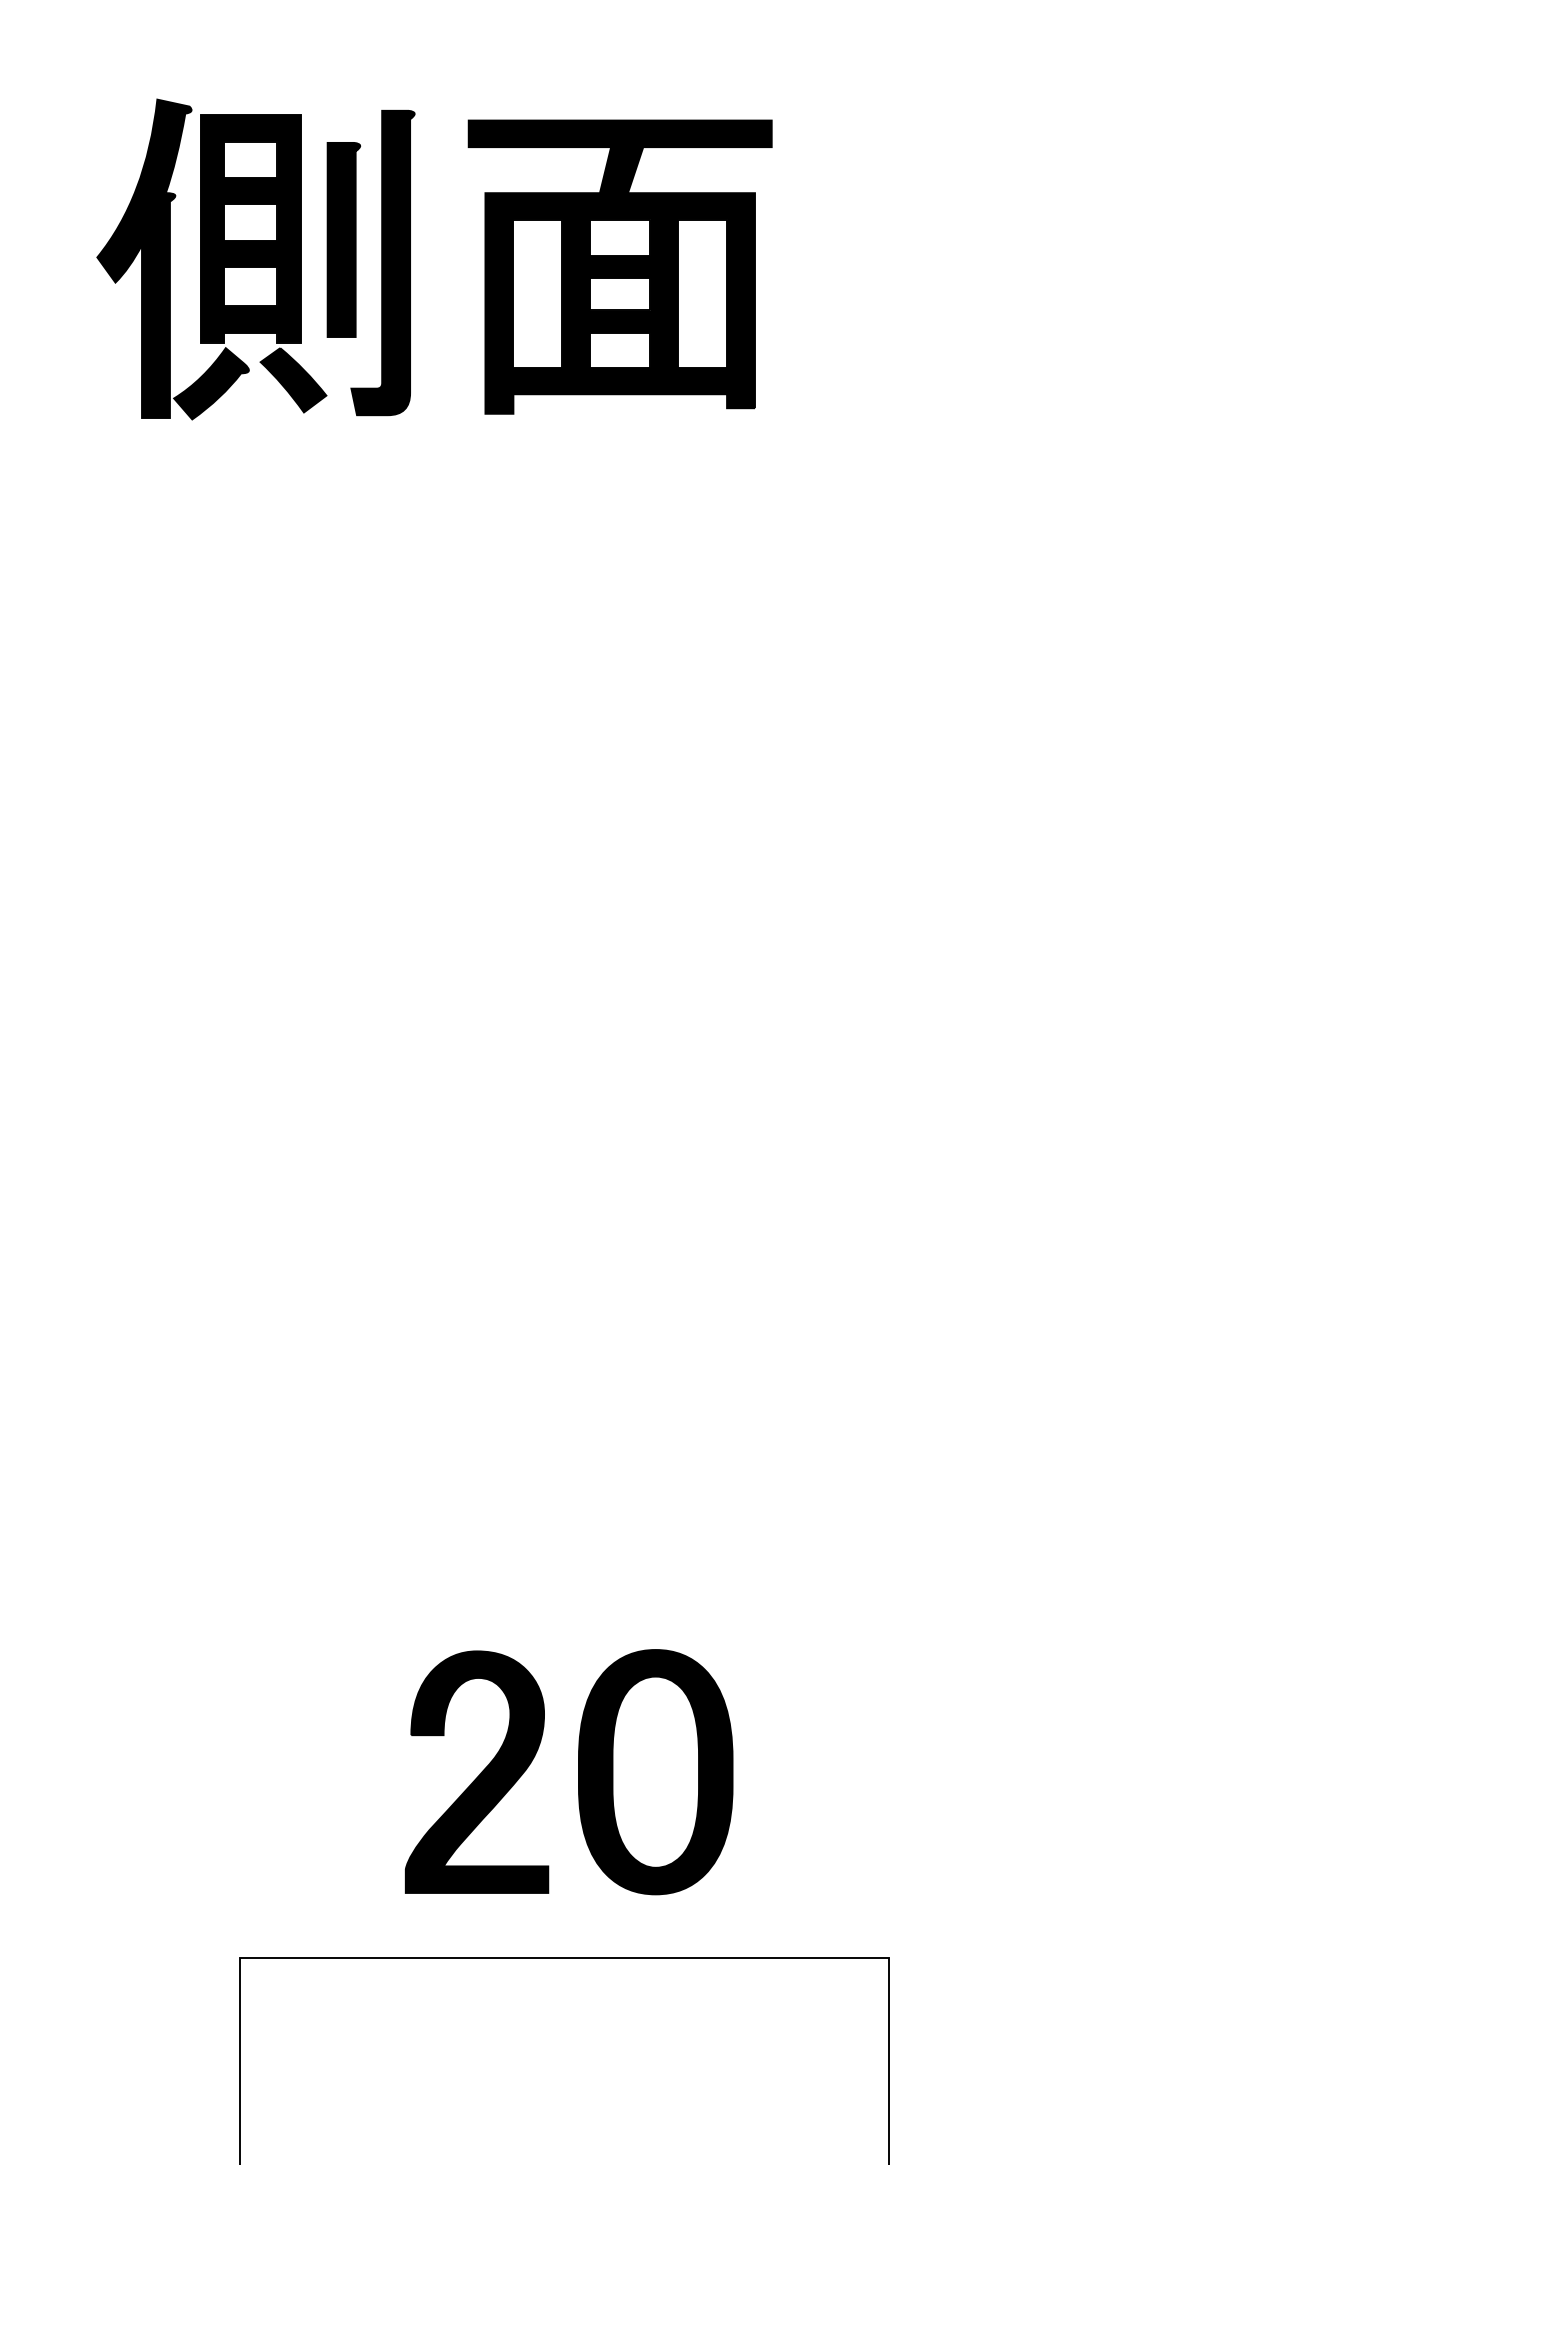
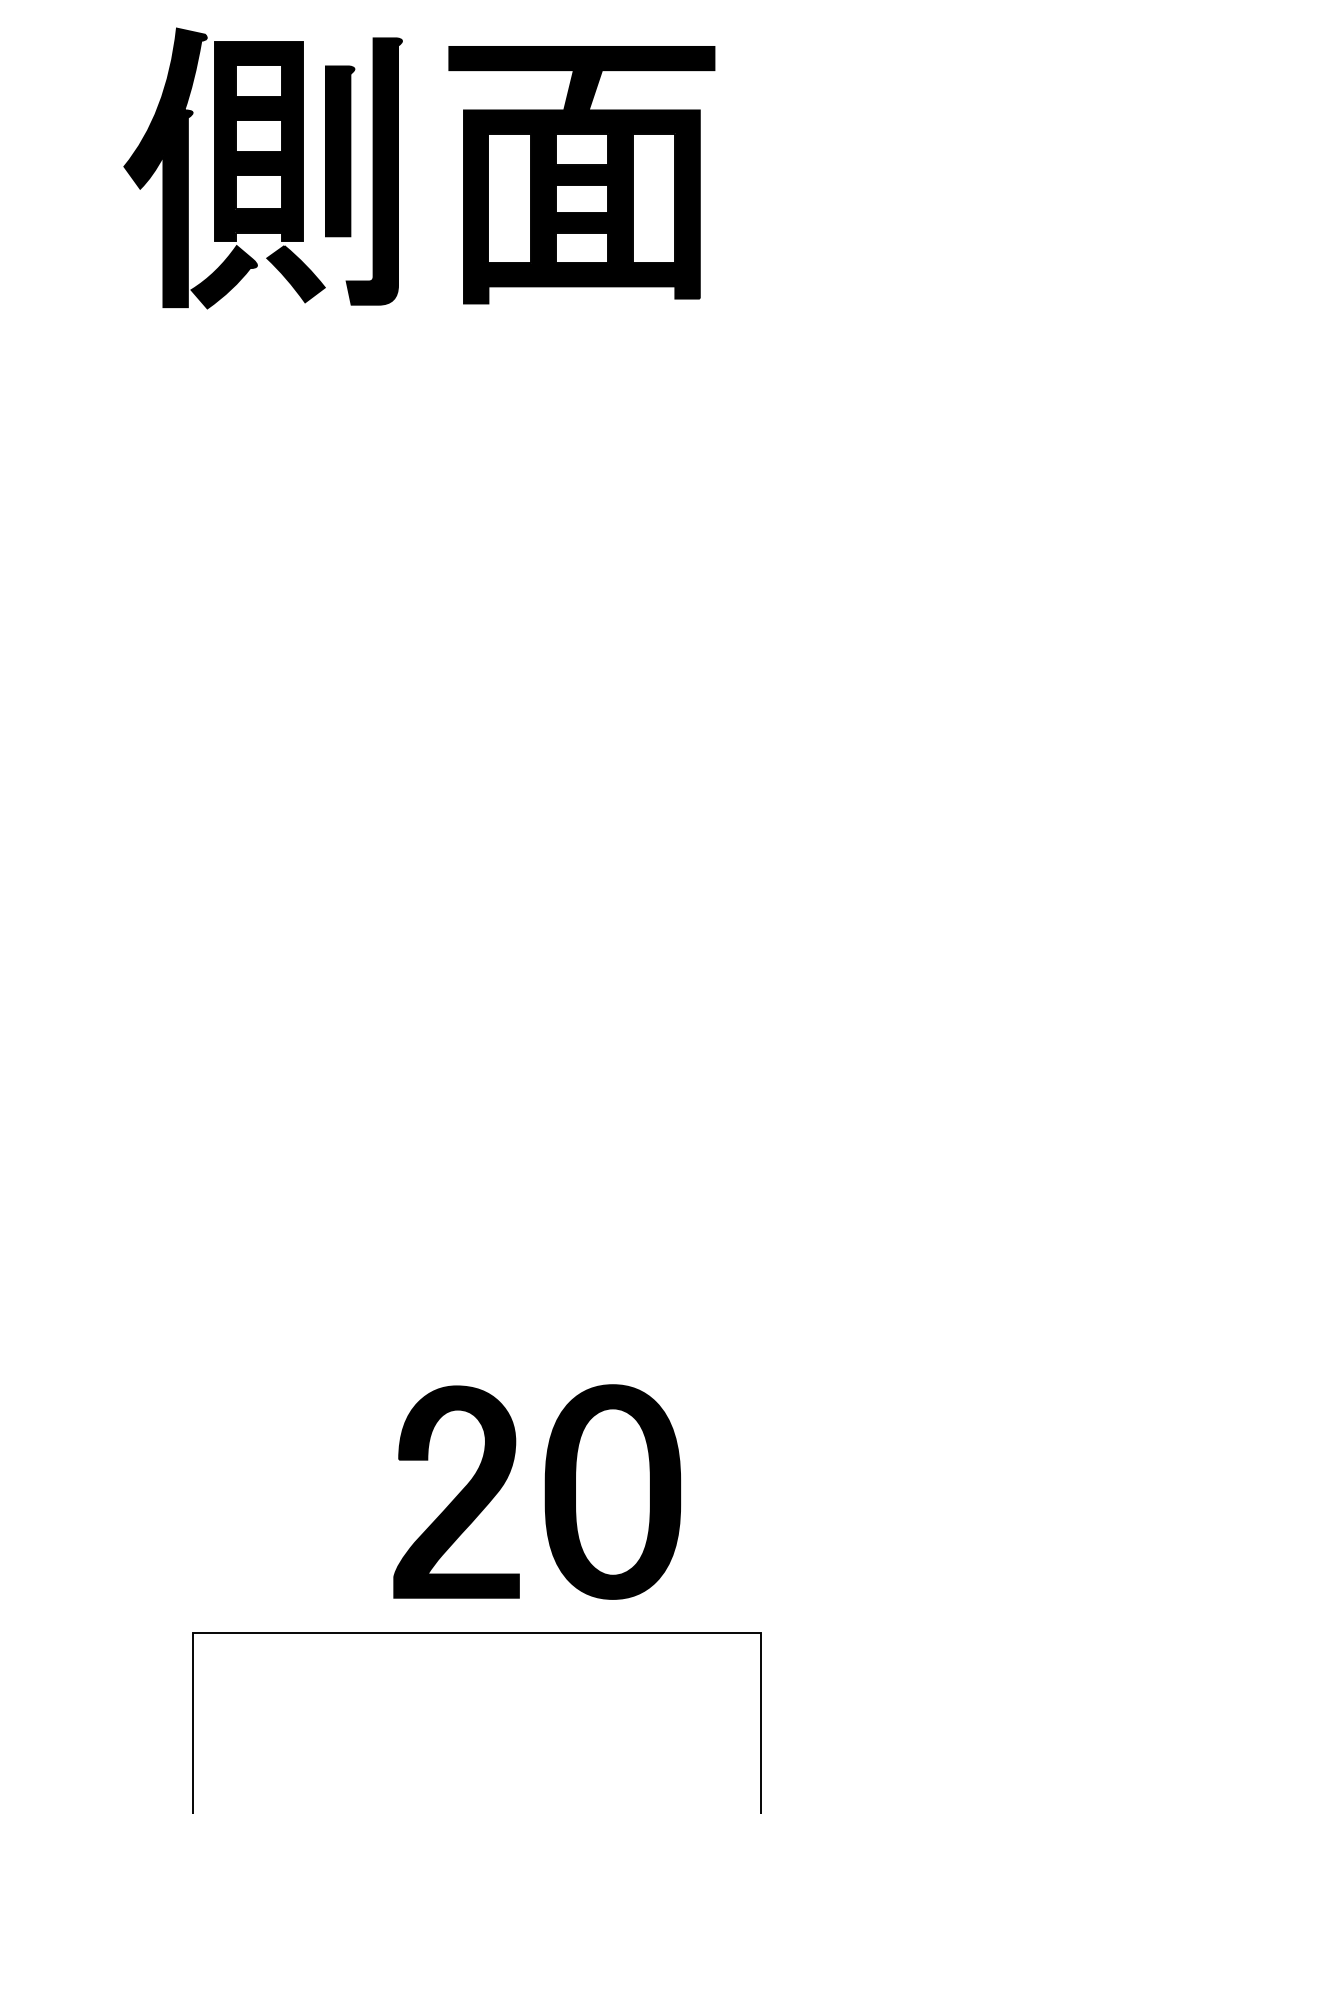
line: (564, 1958) -> (477, 1633), moved

